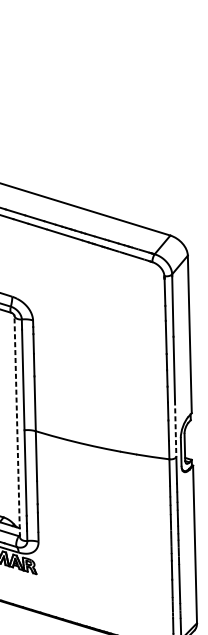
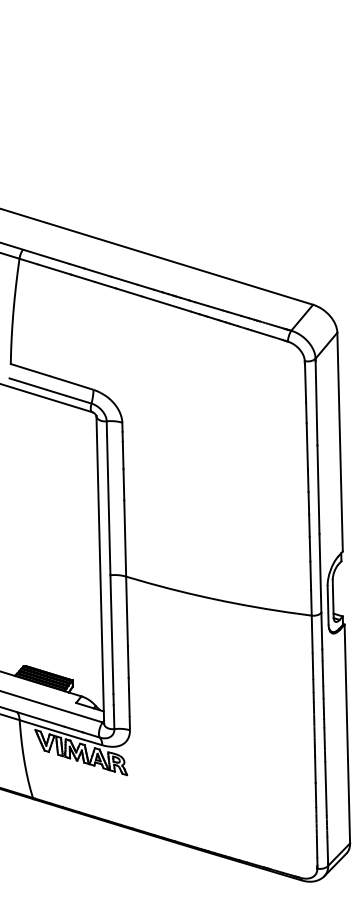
line: (17, 426) -> (100, 569), dashed -> solid
line: (175, 428) -> (320, 573), dashed -> solid

